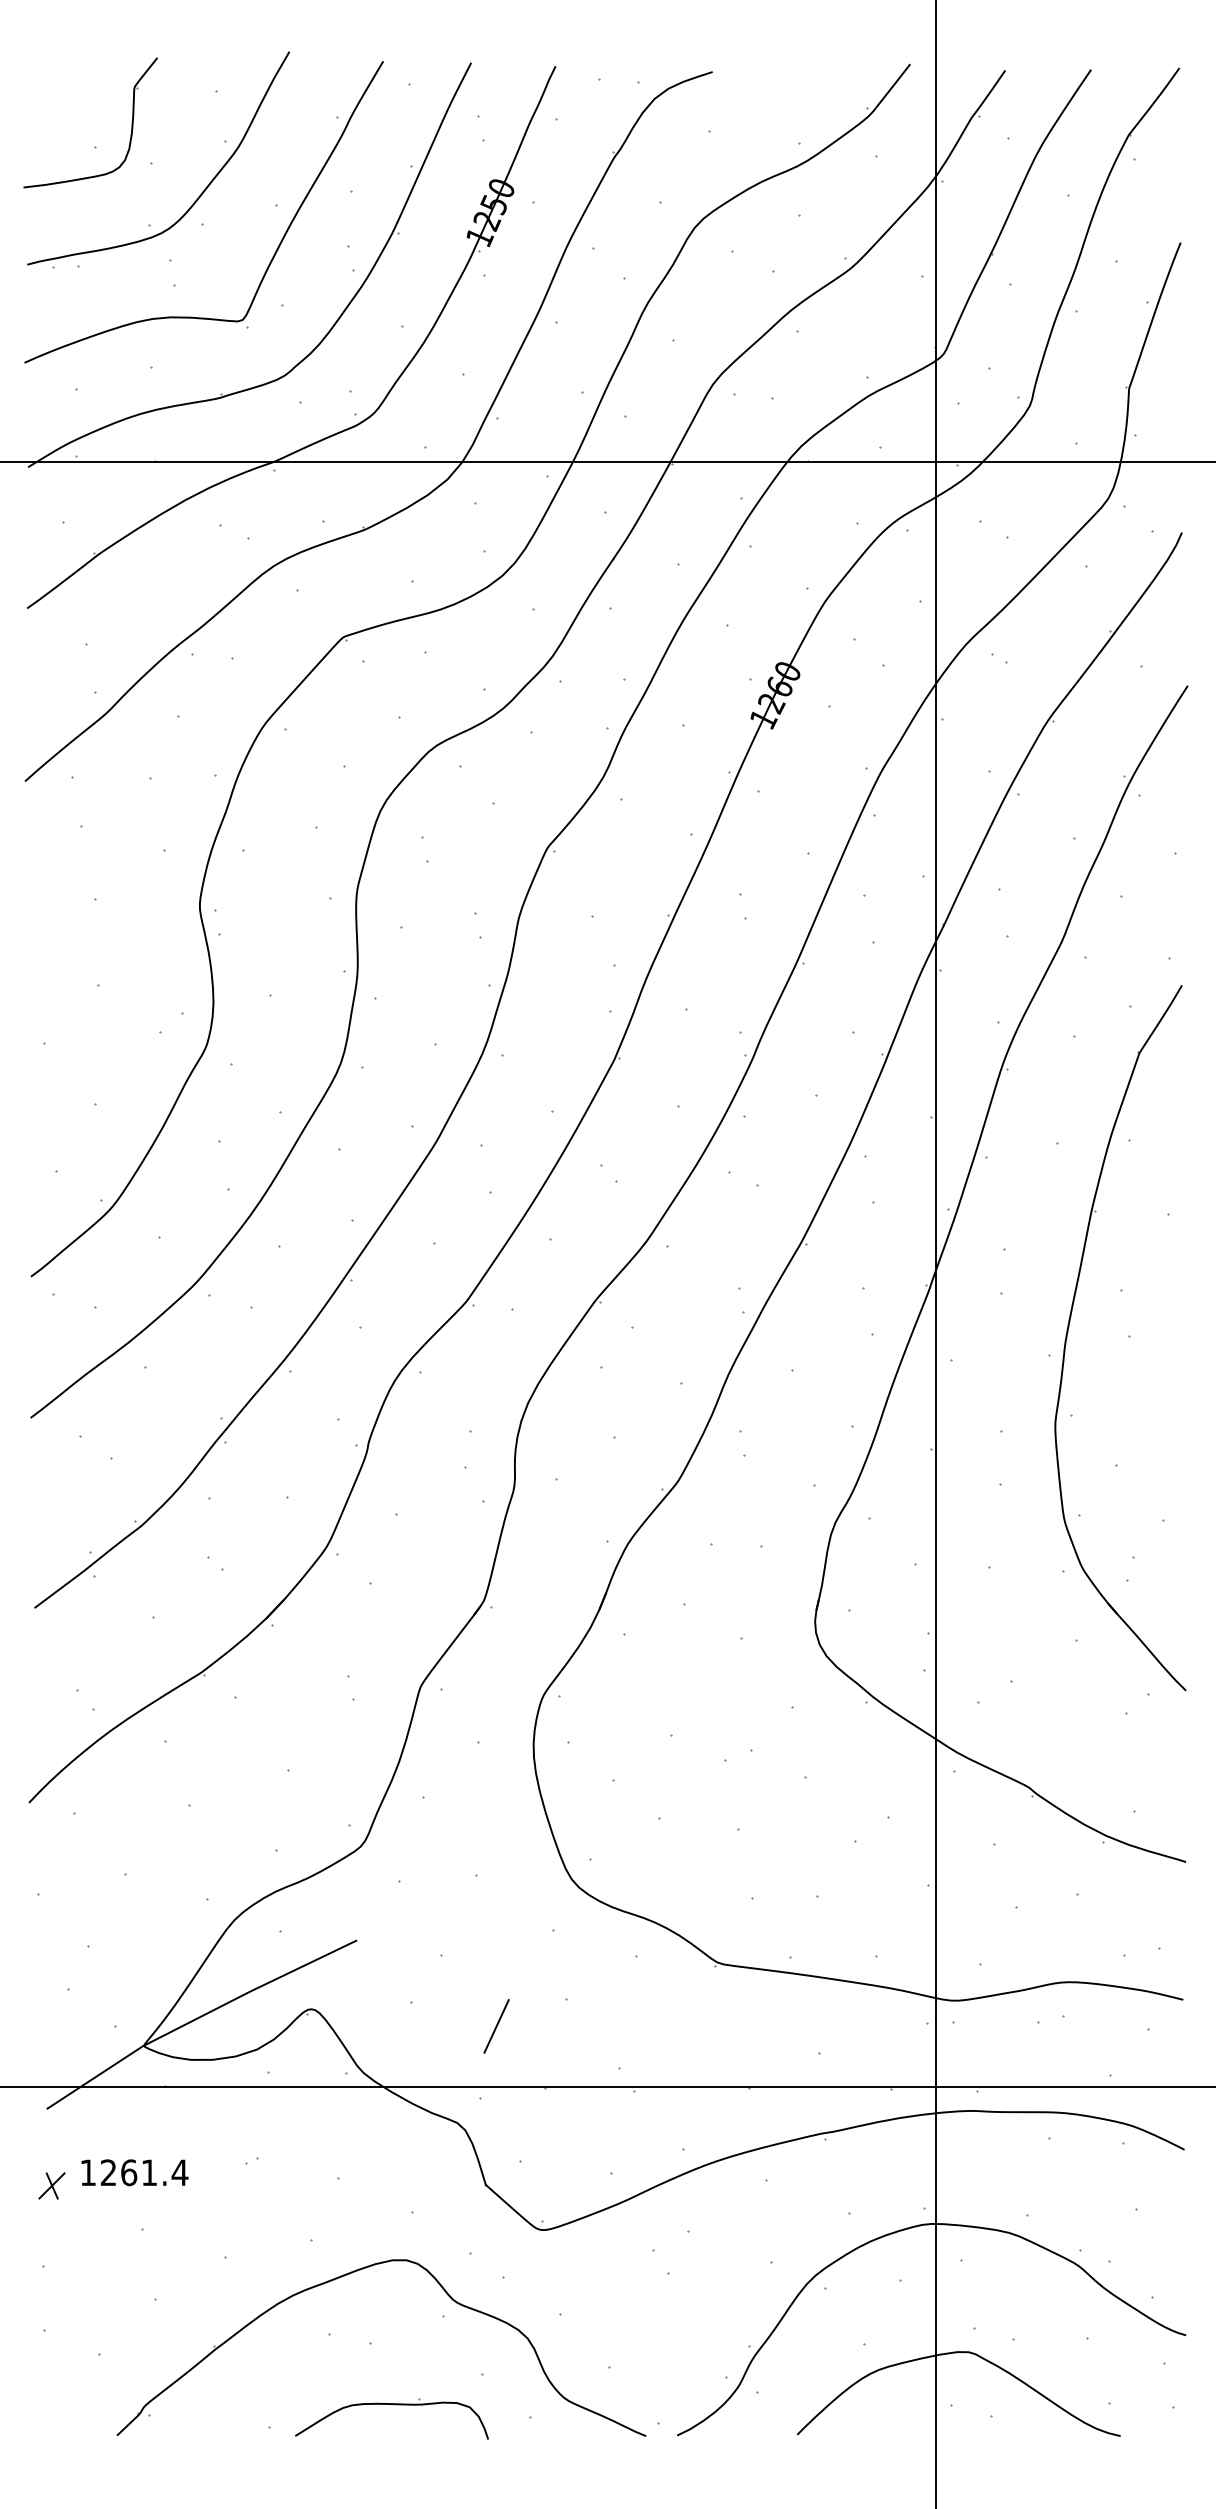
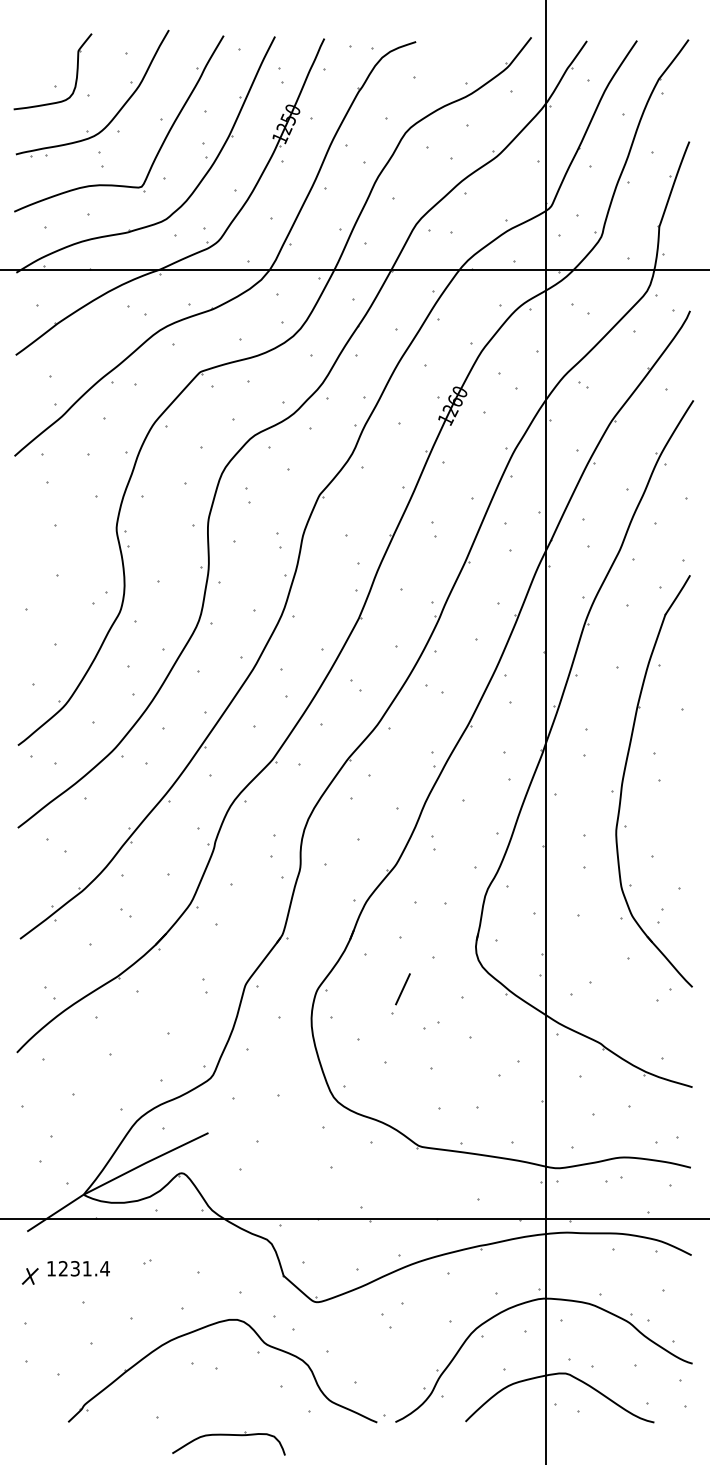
line: (495, 2026) -> (402, 989), moved
text: (129, 2172) -> (75, 1268), 1261.4 -> 1231.4
part: (391, 2405) -> (228, 1435), moved

